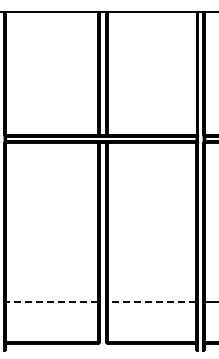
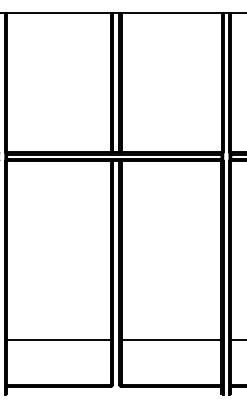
line: (52, 302) -> (59, 340), dashed -> solid
line: (151, 302) -> (170, 340), dashed -> solid

